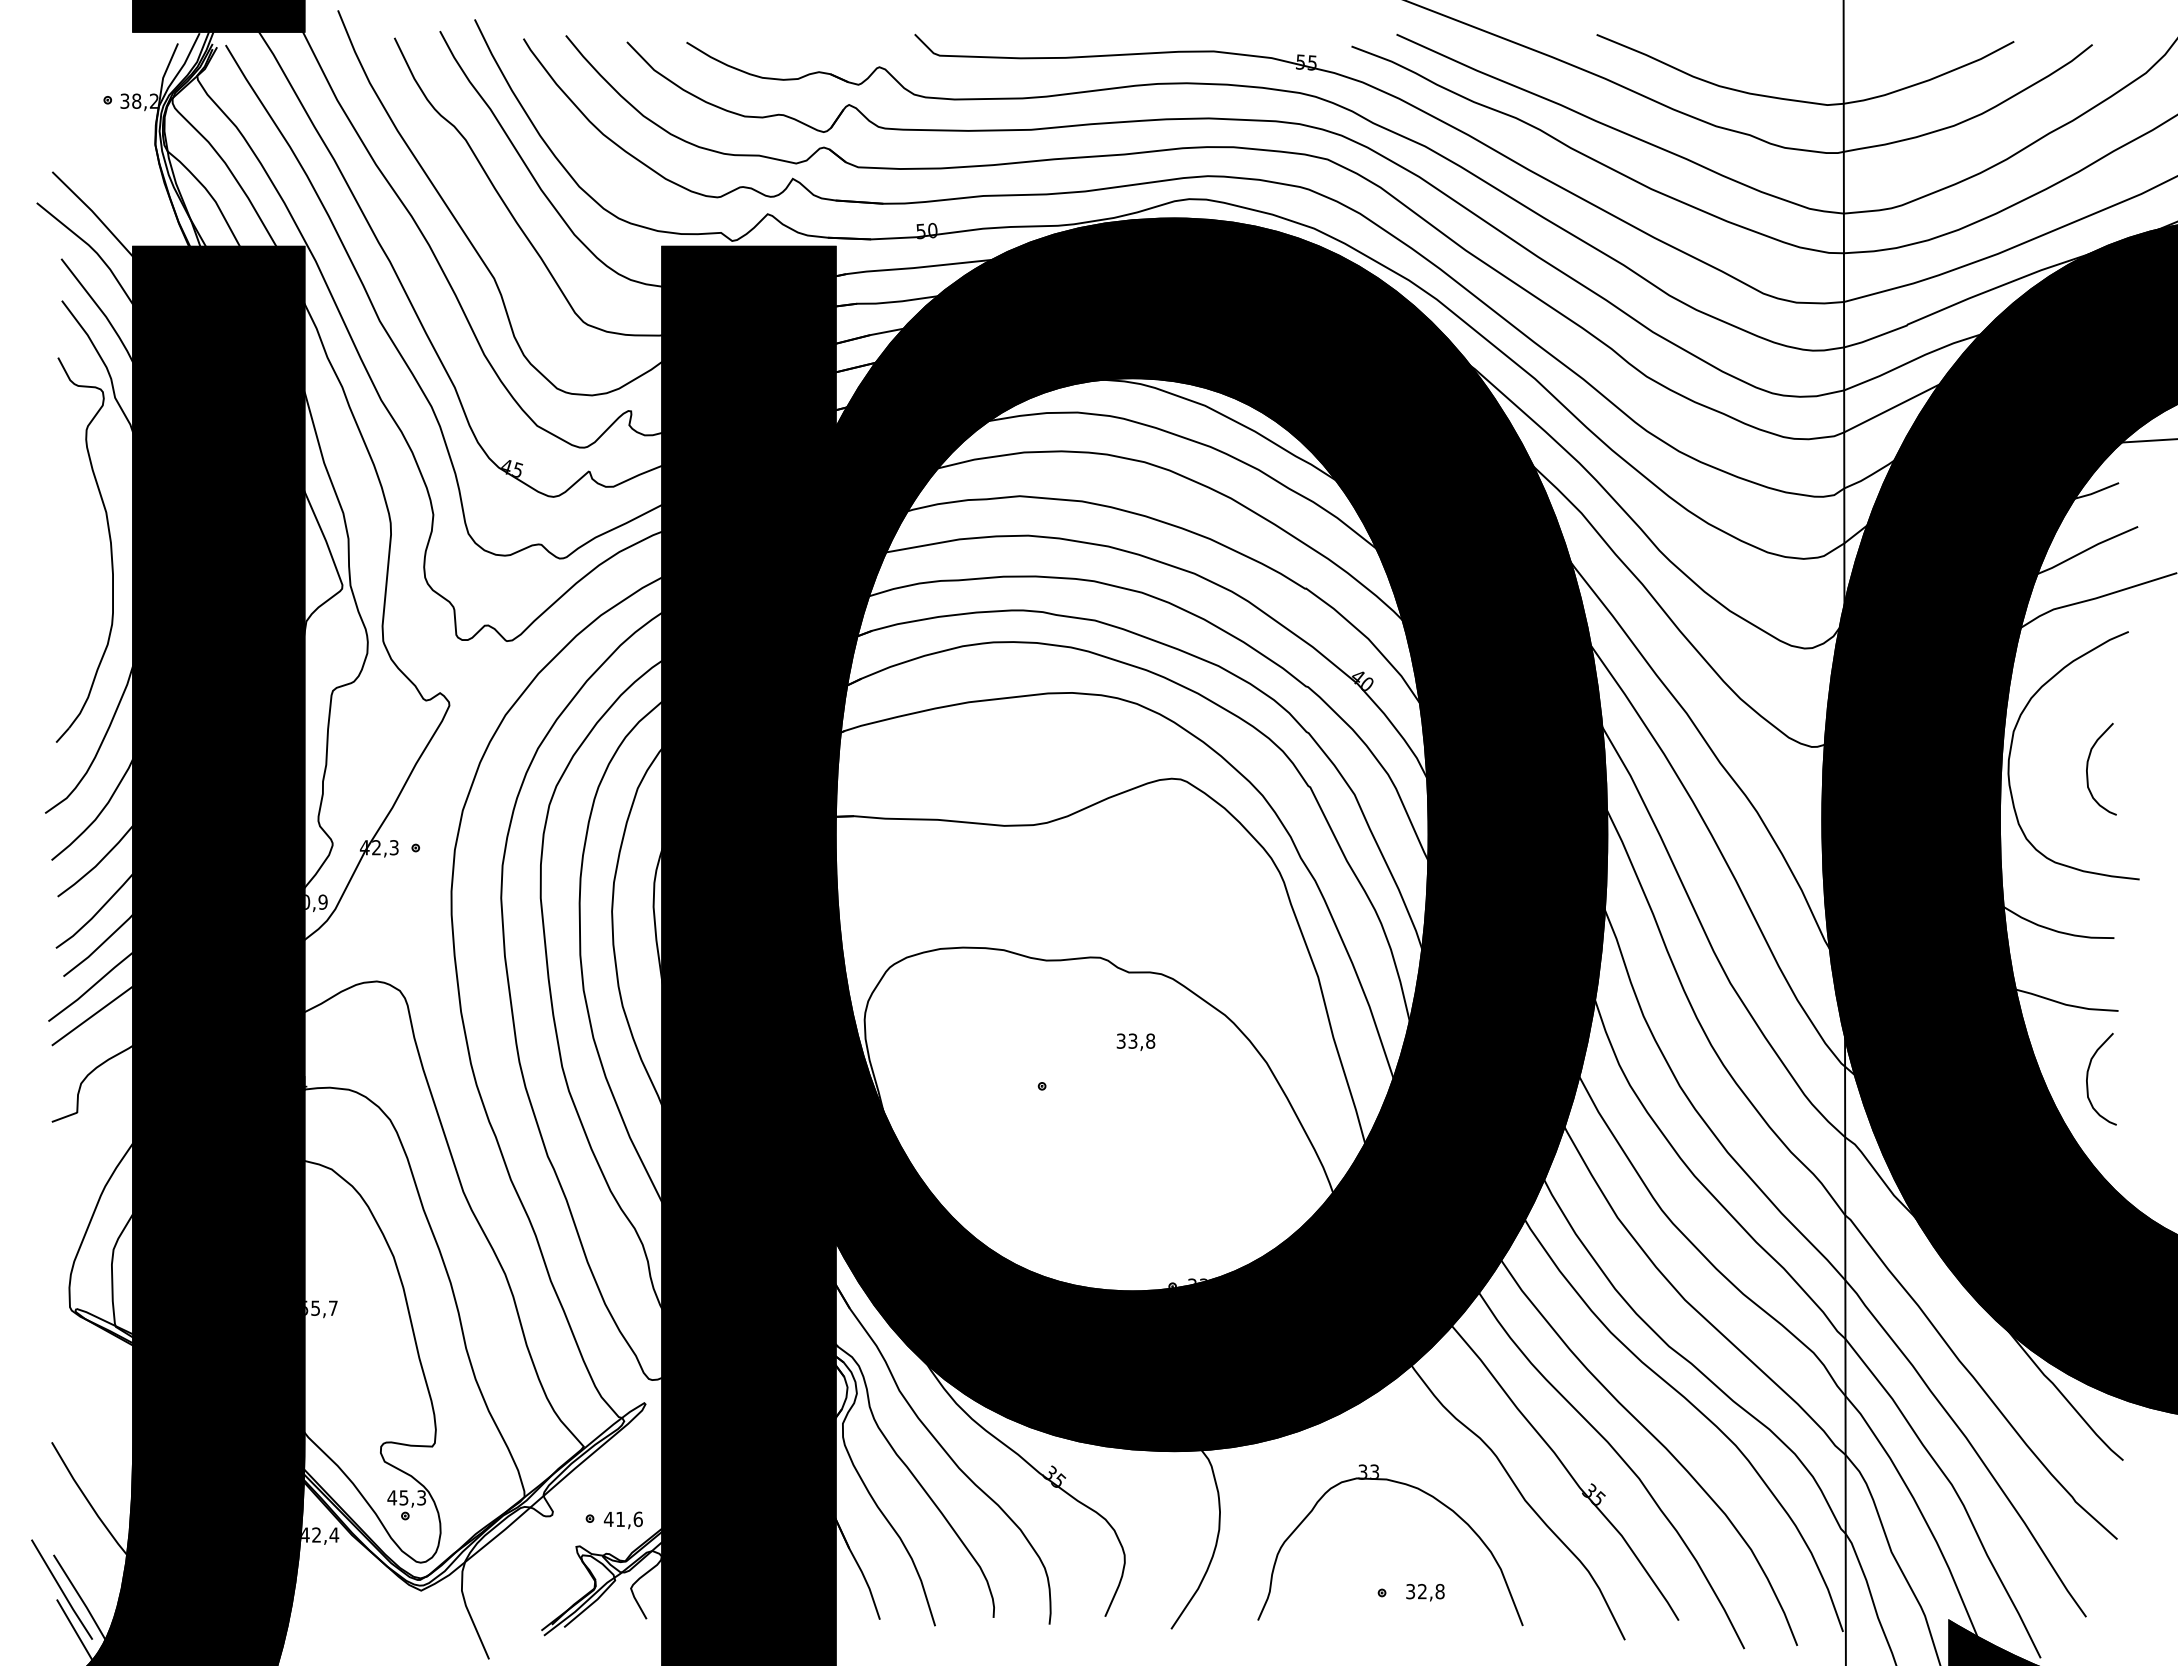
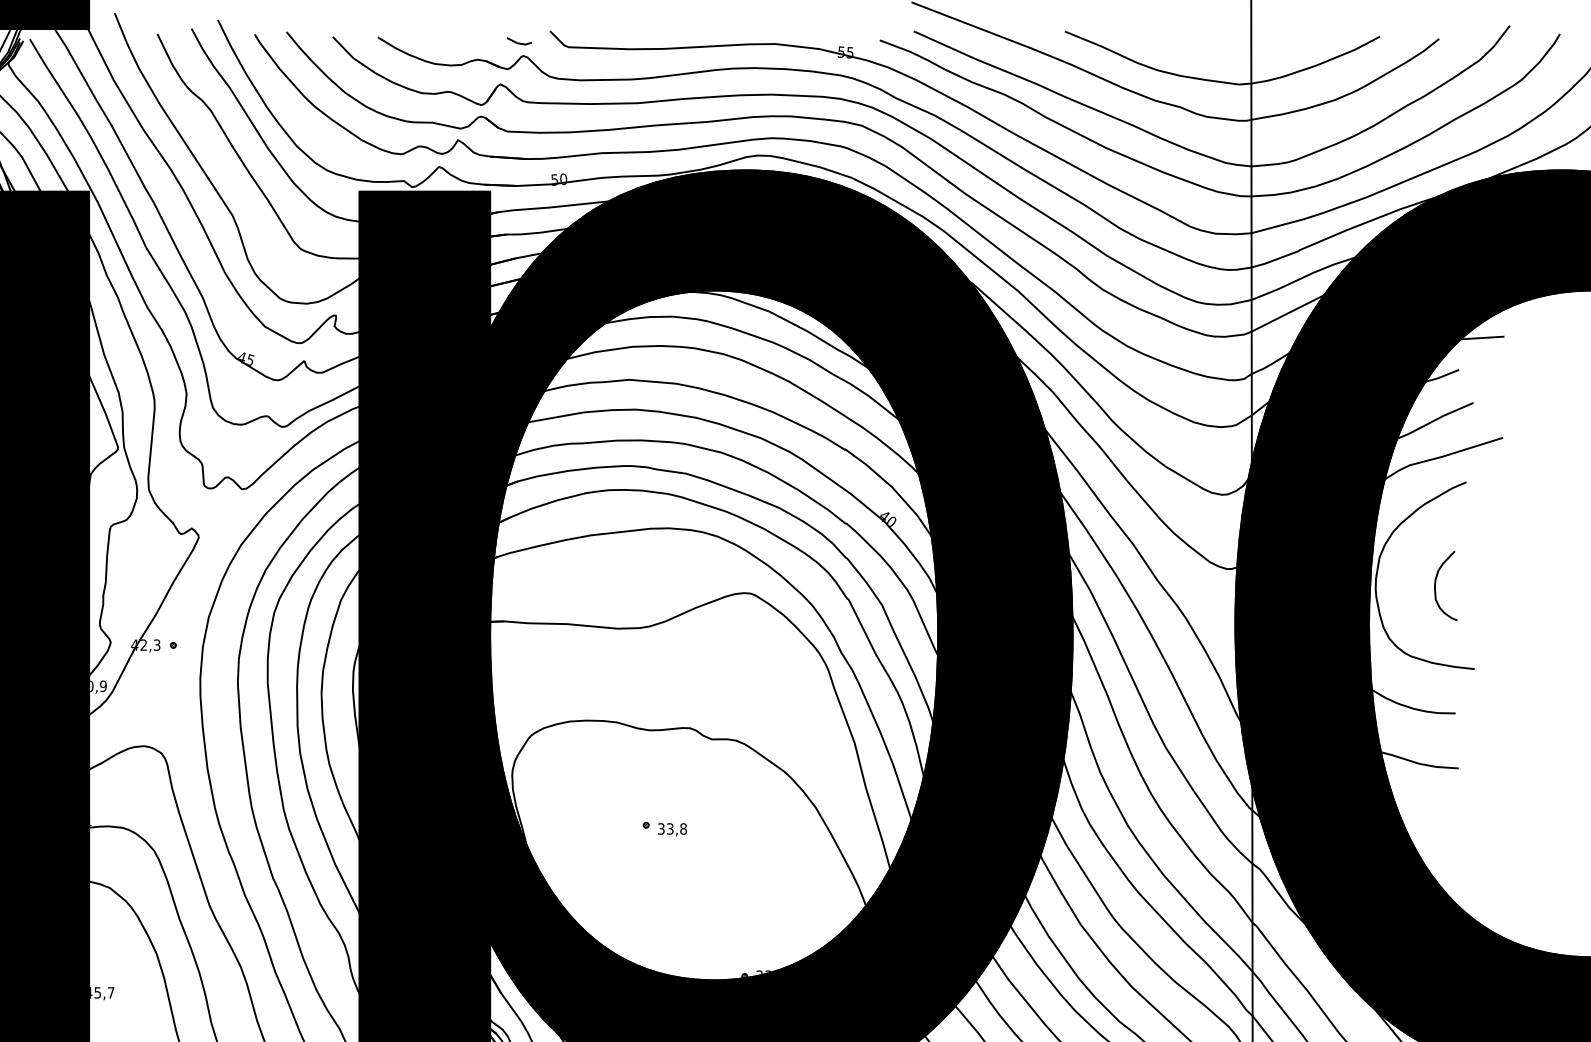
line: (873, 49) -> (518, 42), added
text: (1135, 1041) -> (672, 829), moved
curve: (2088, 1077) -> (1436, 818), removed
text: (306, 1308) -> (90, 993), 55,7 -> 45,7

